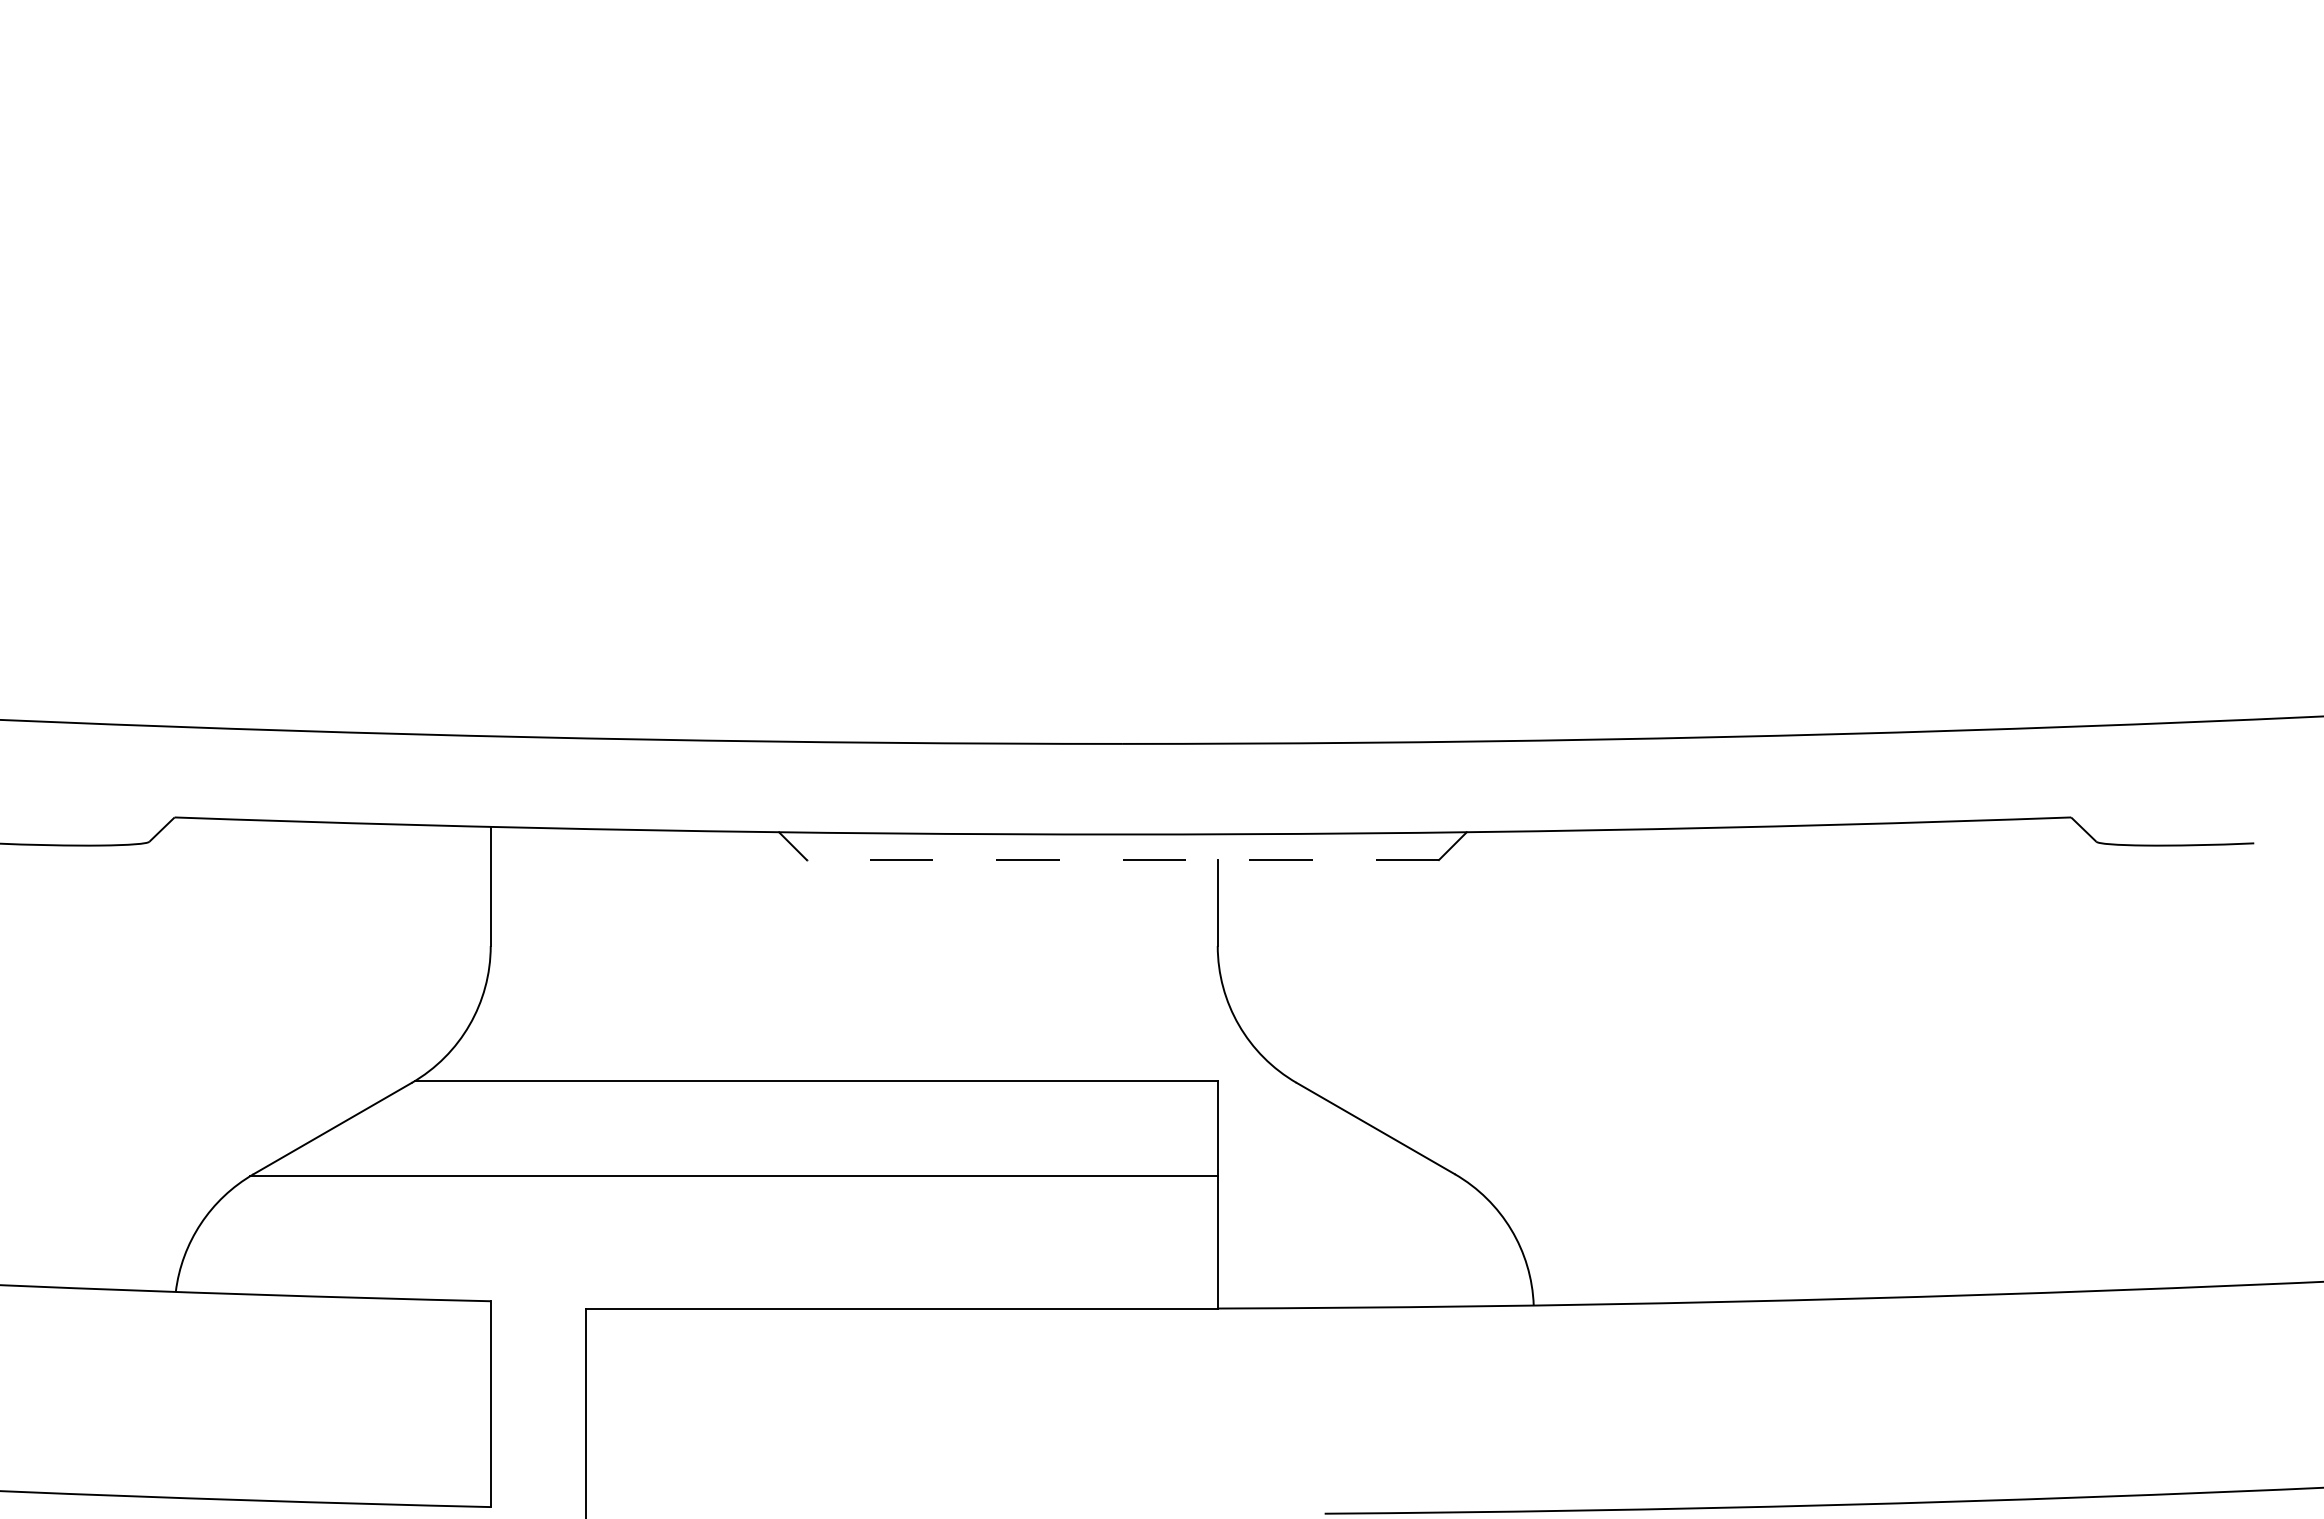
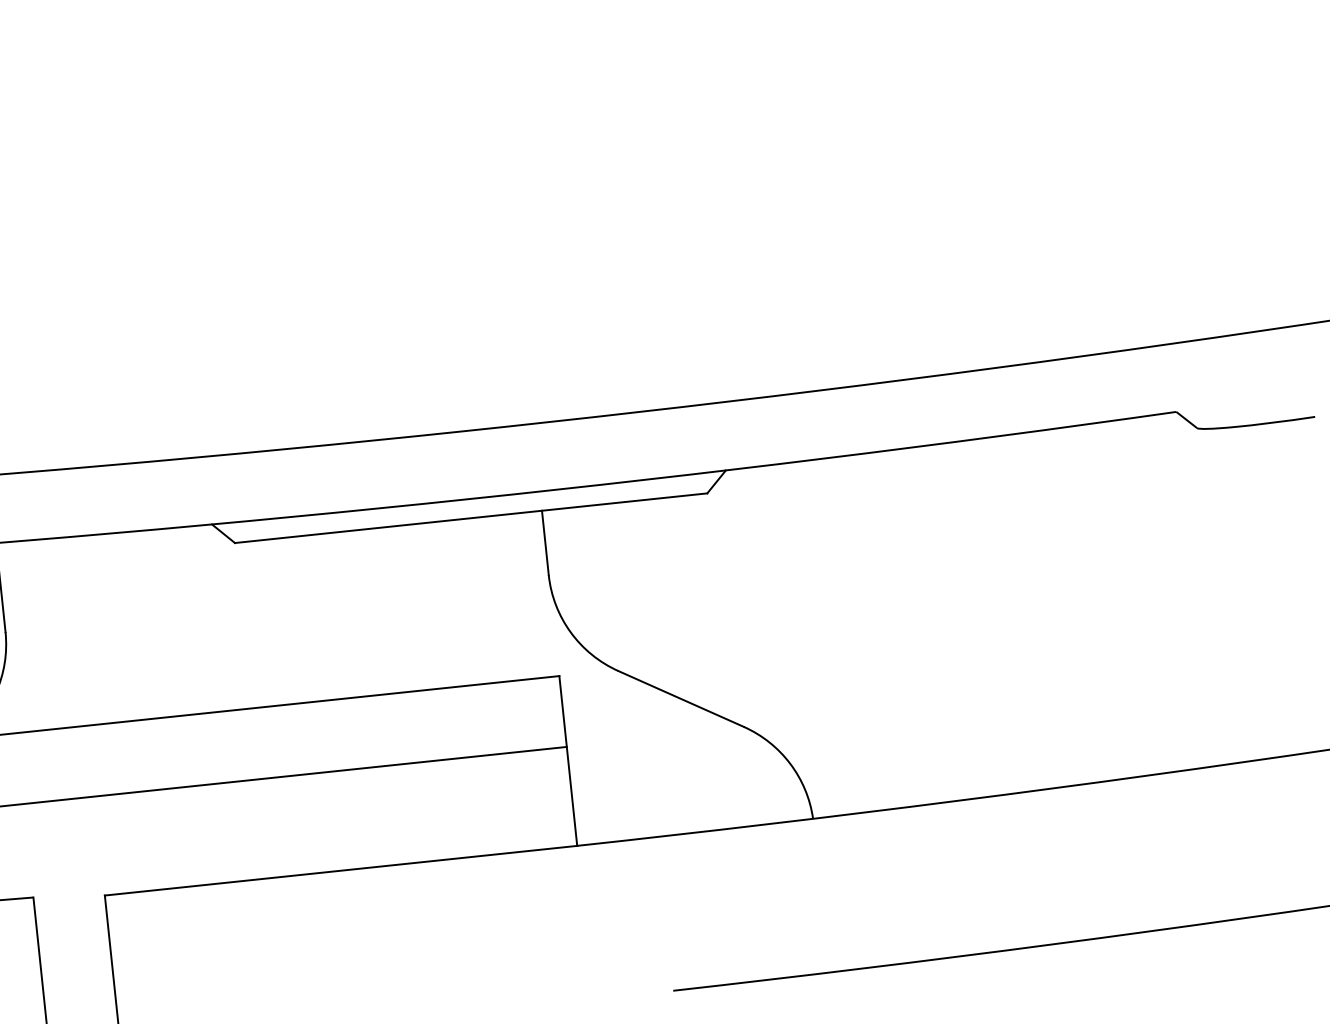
line: (1122, 860) -> (470, 518), dashed -> solid

